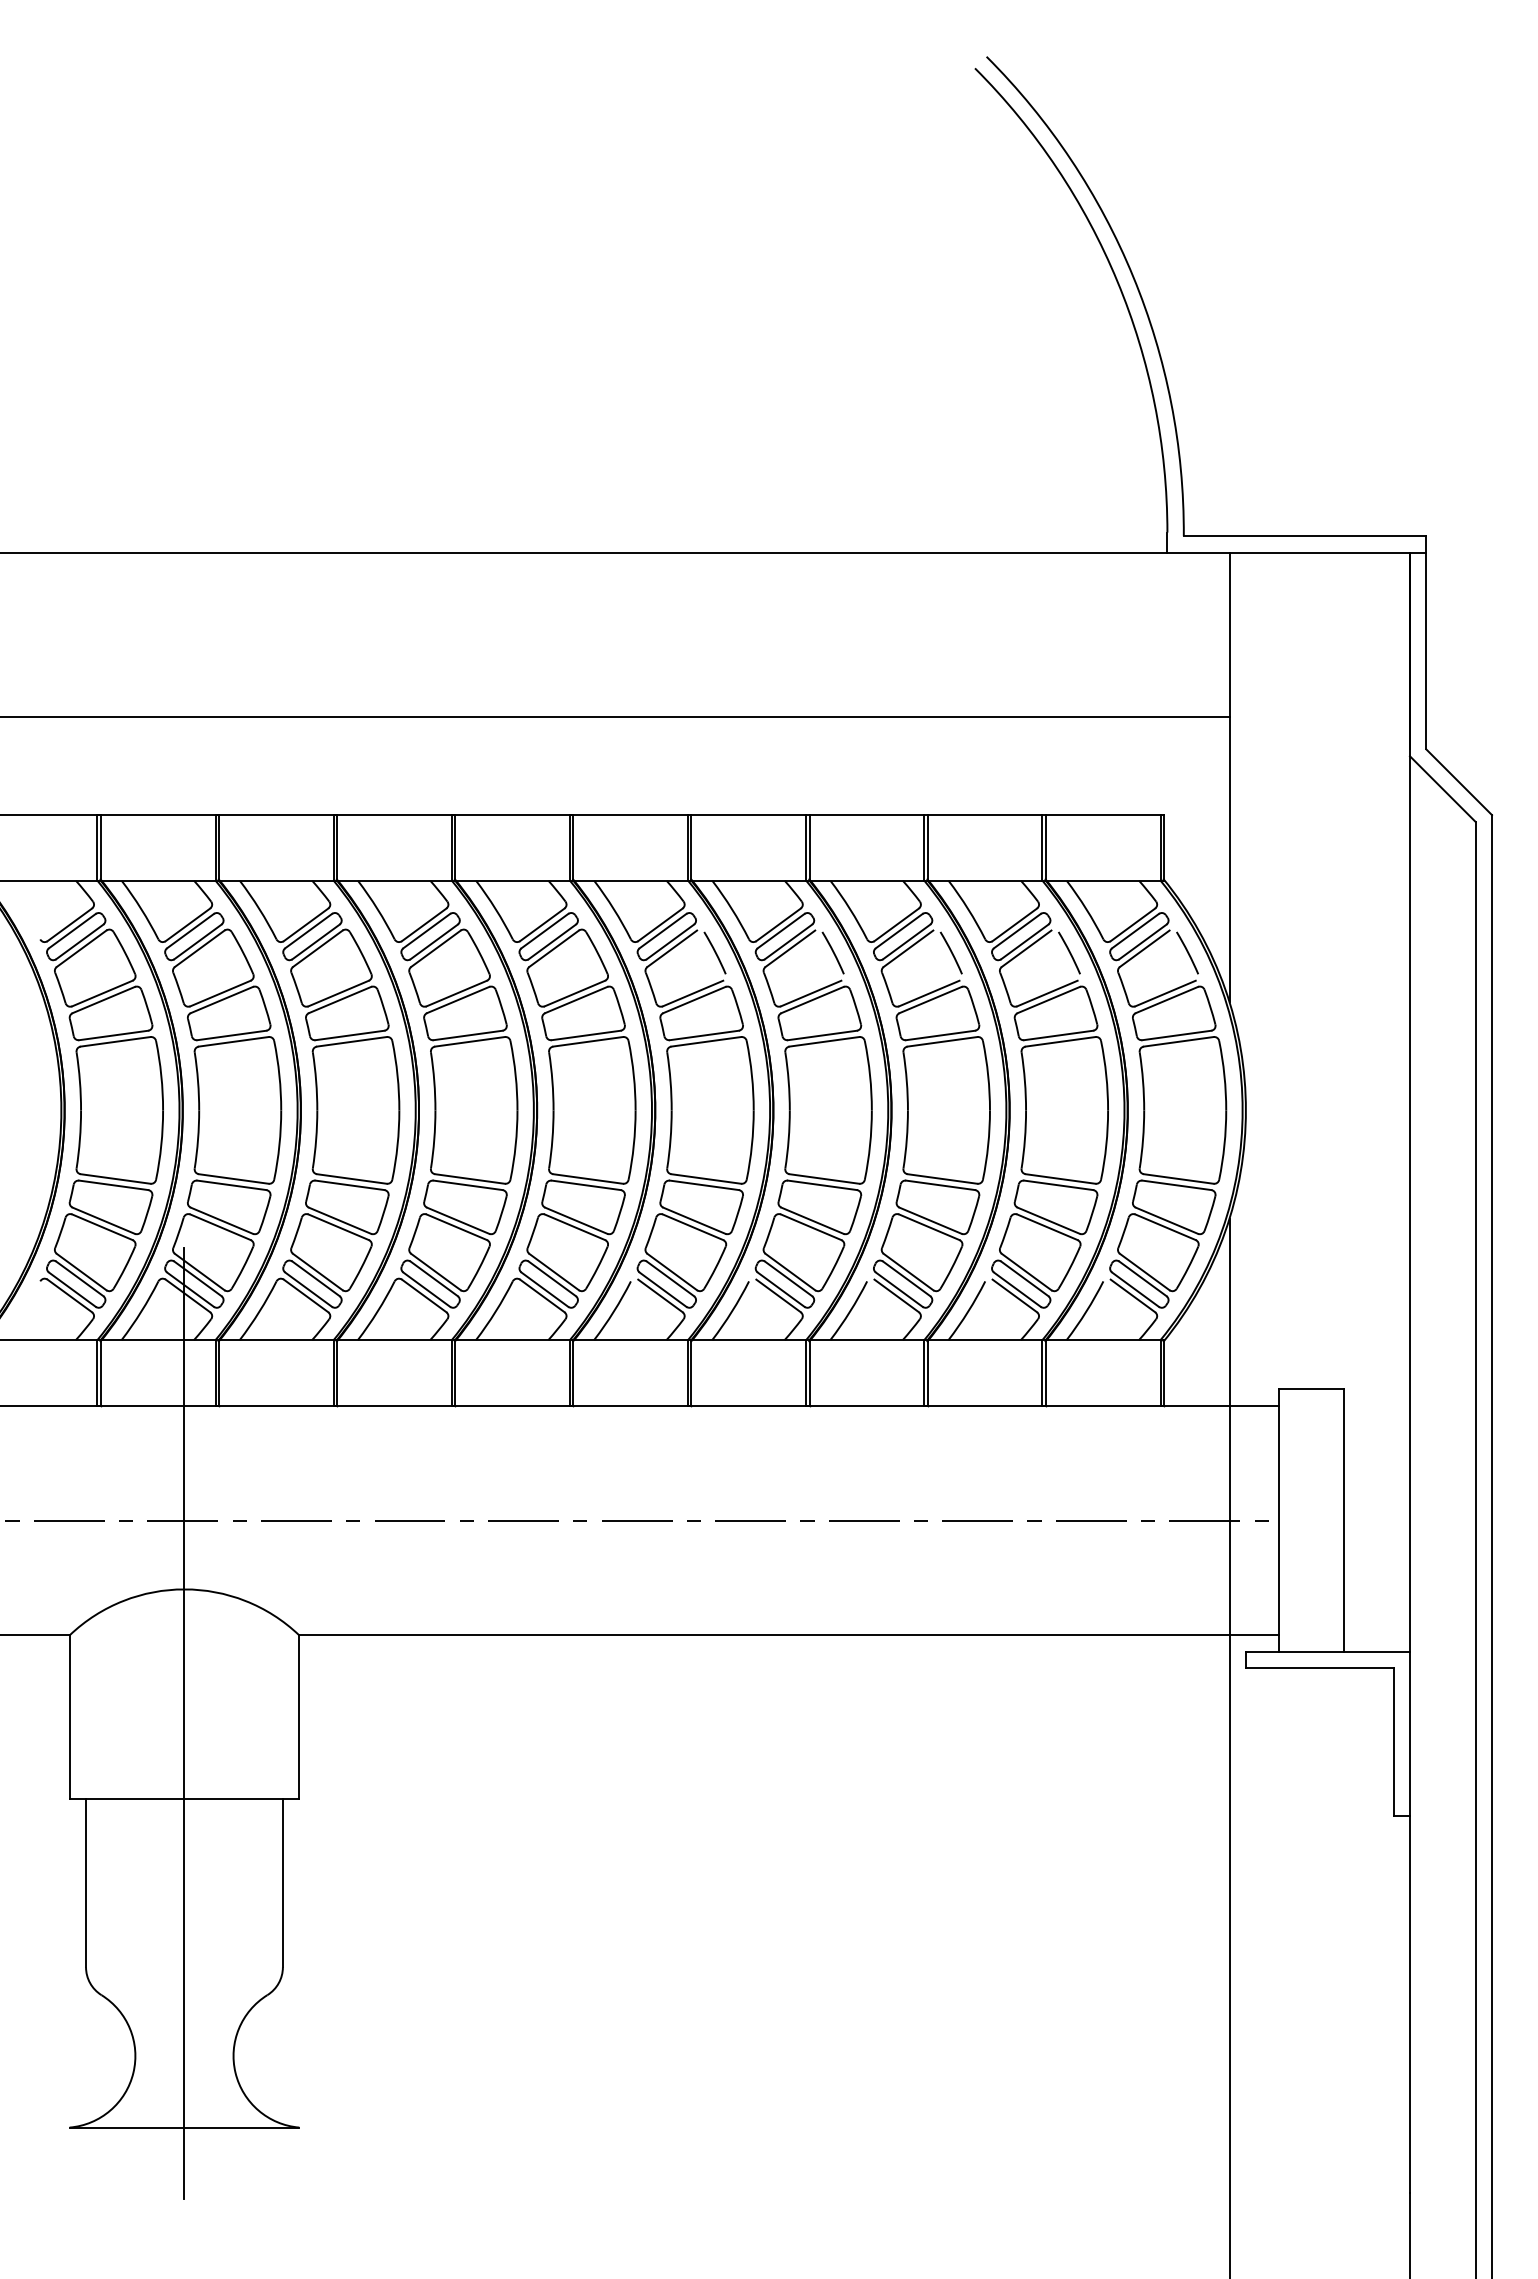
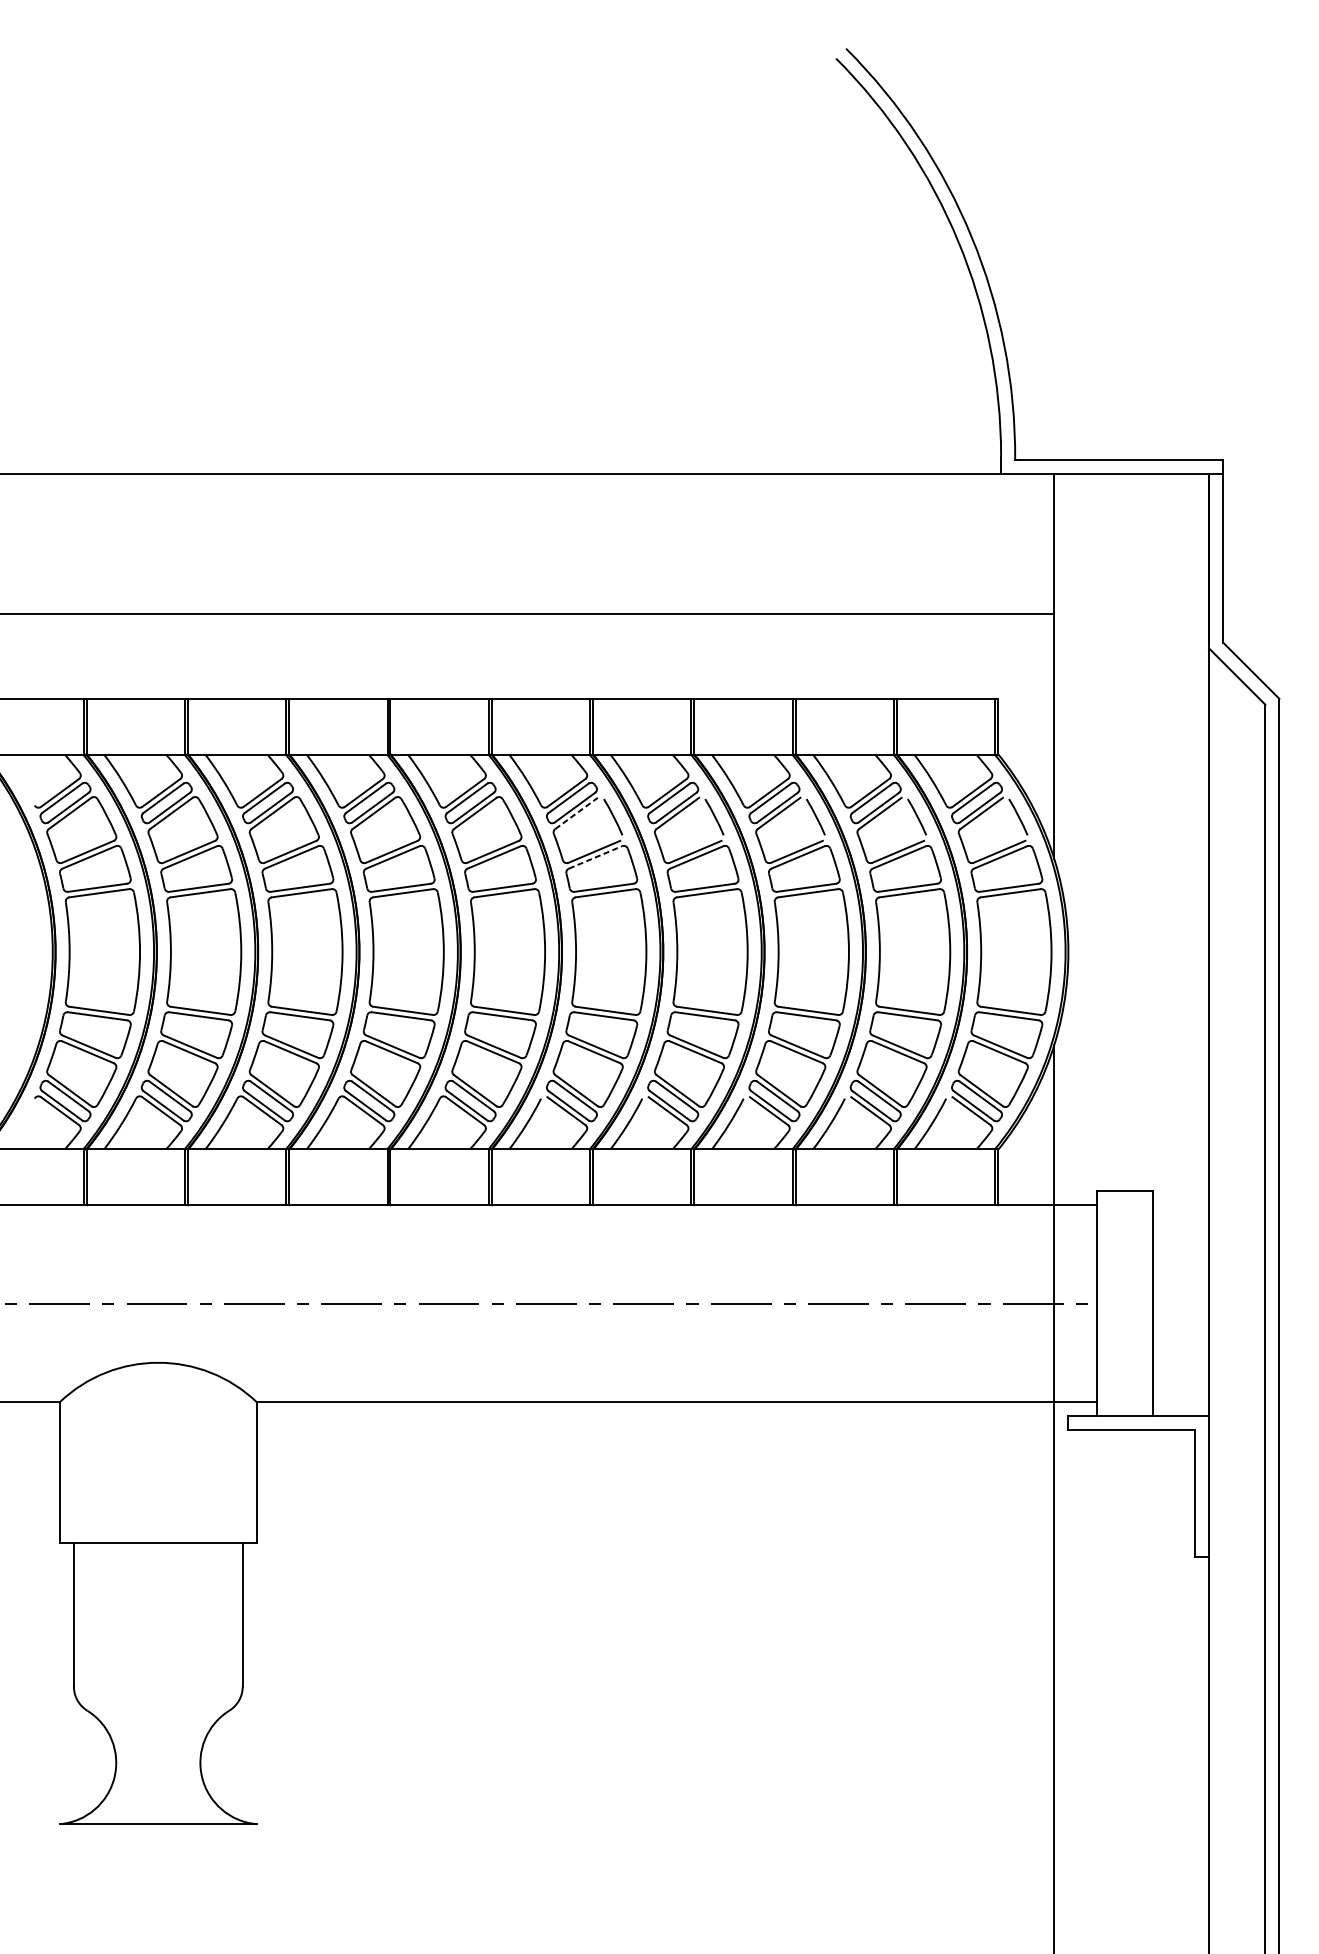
line: (672, 948) -> (576, 813), solid -> dashed
line: (694, 1000) -> (595, 857), solid -> dashed
line: (184, 1723) -> (158, 1477), removed

